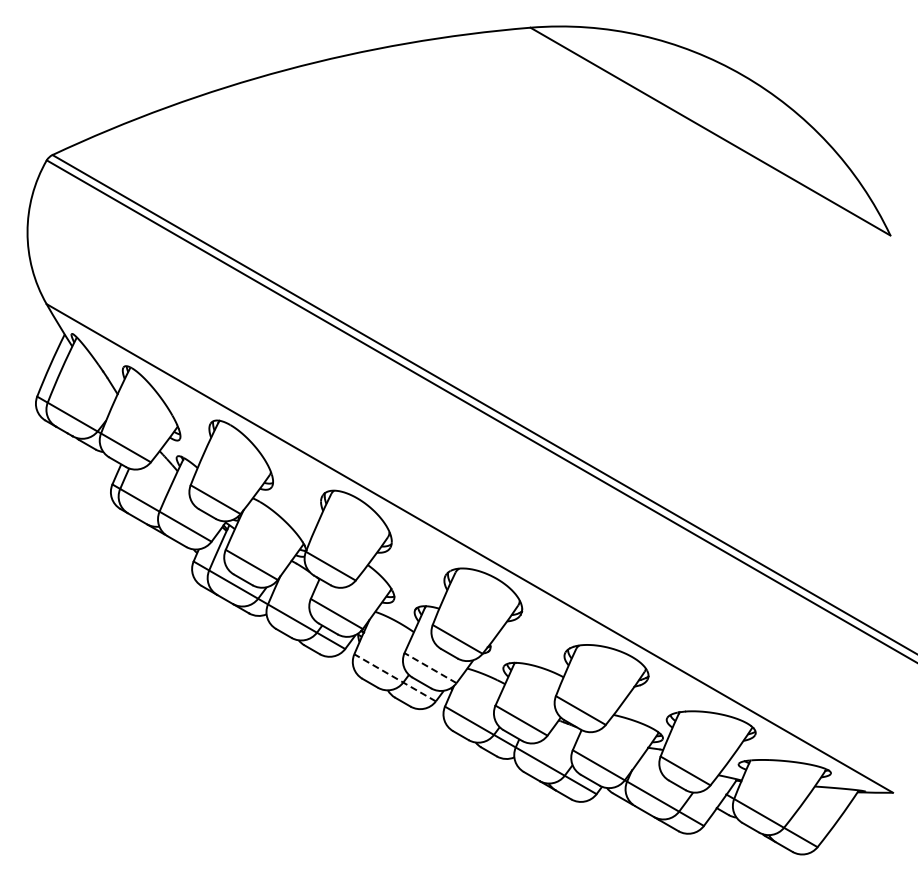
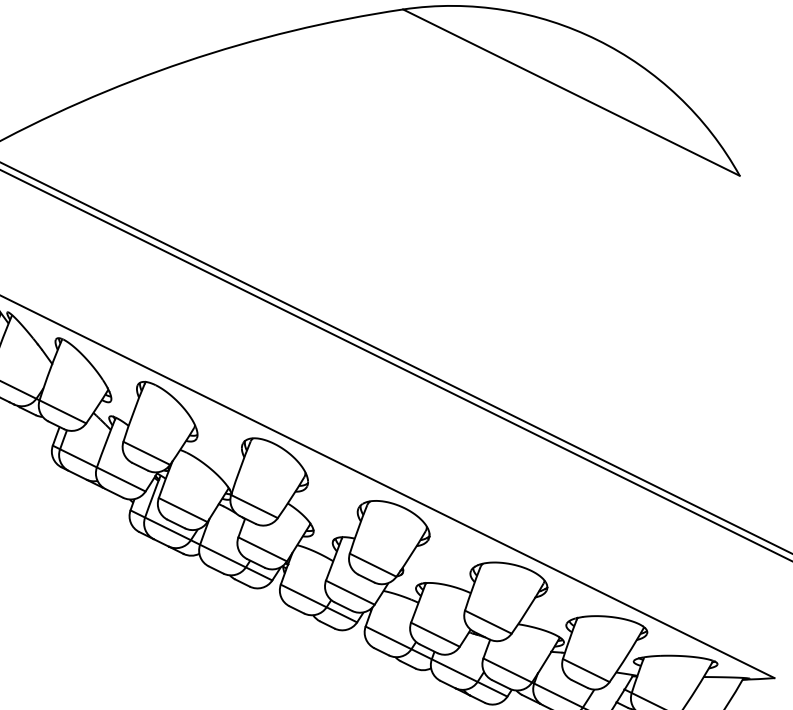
line: (430, 667) -> (350, 592), dashed -> solid
line: (394, 677) -> (318, 603), dashed -> solid

